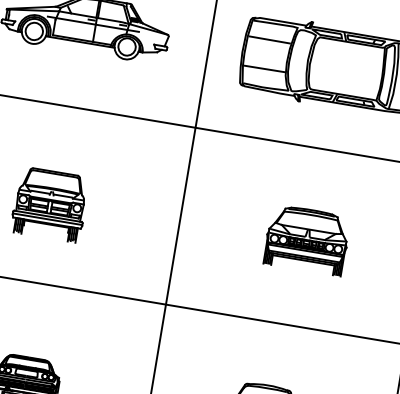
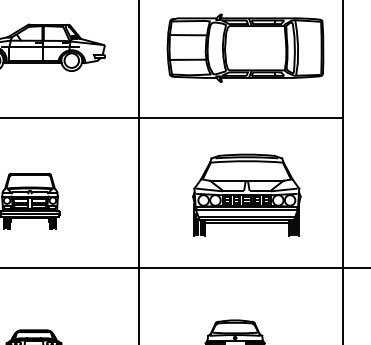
part: (306, 239) -> (246, 194), size x1.6

